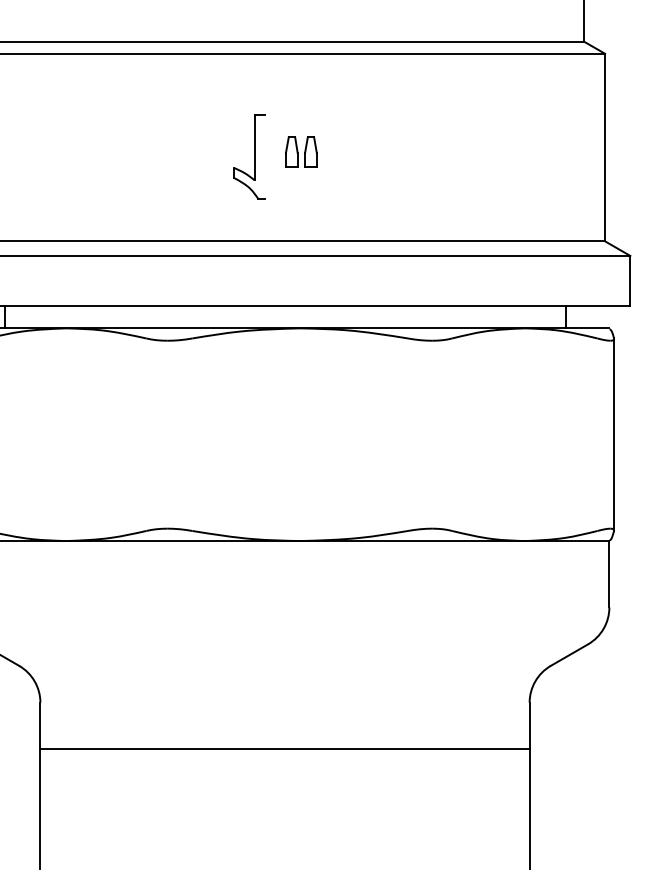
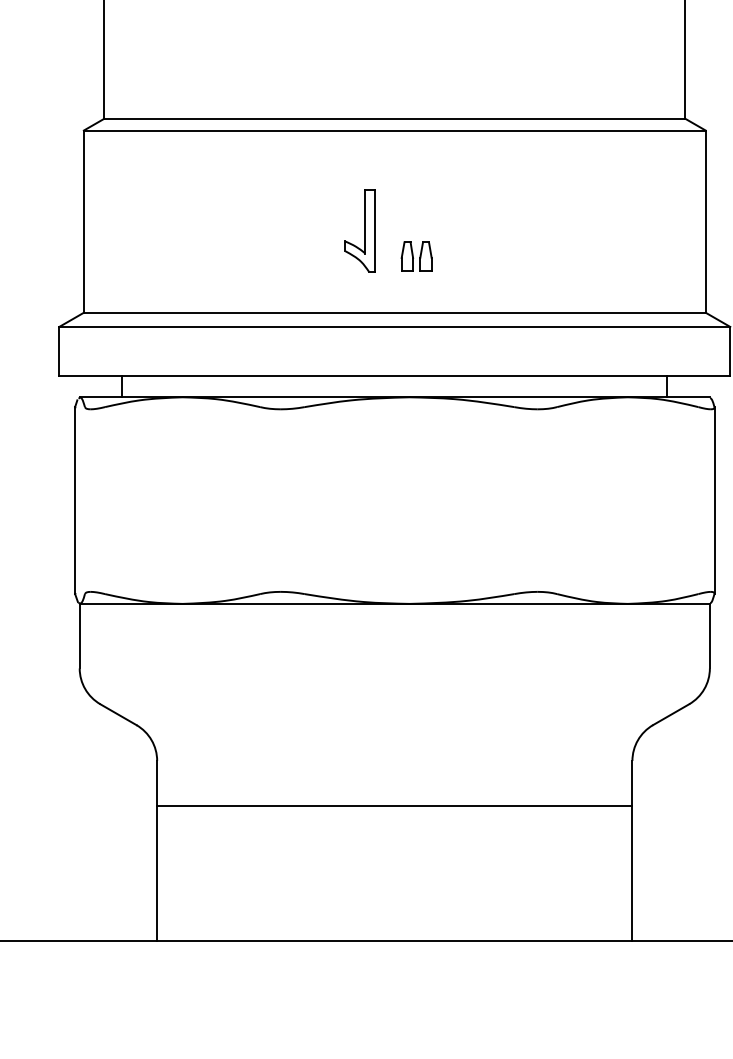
part: (301, 151) -> (416, 256), moved
line: (265, 156) -> (375, 230), added

